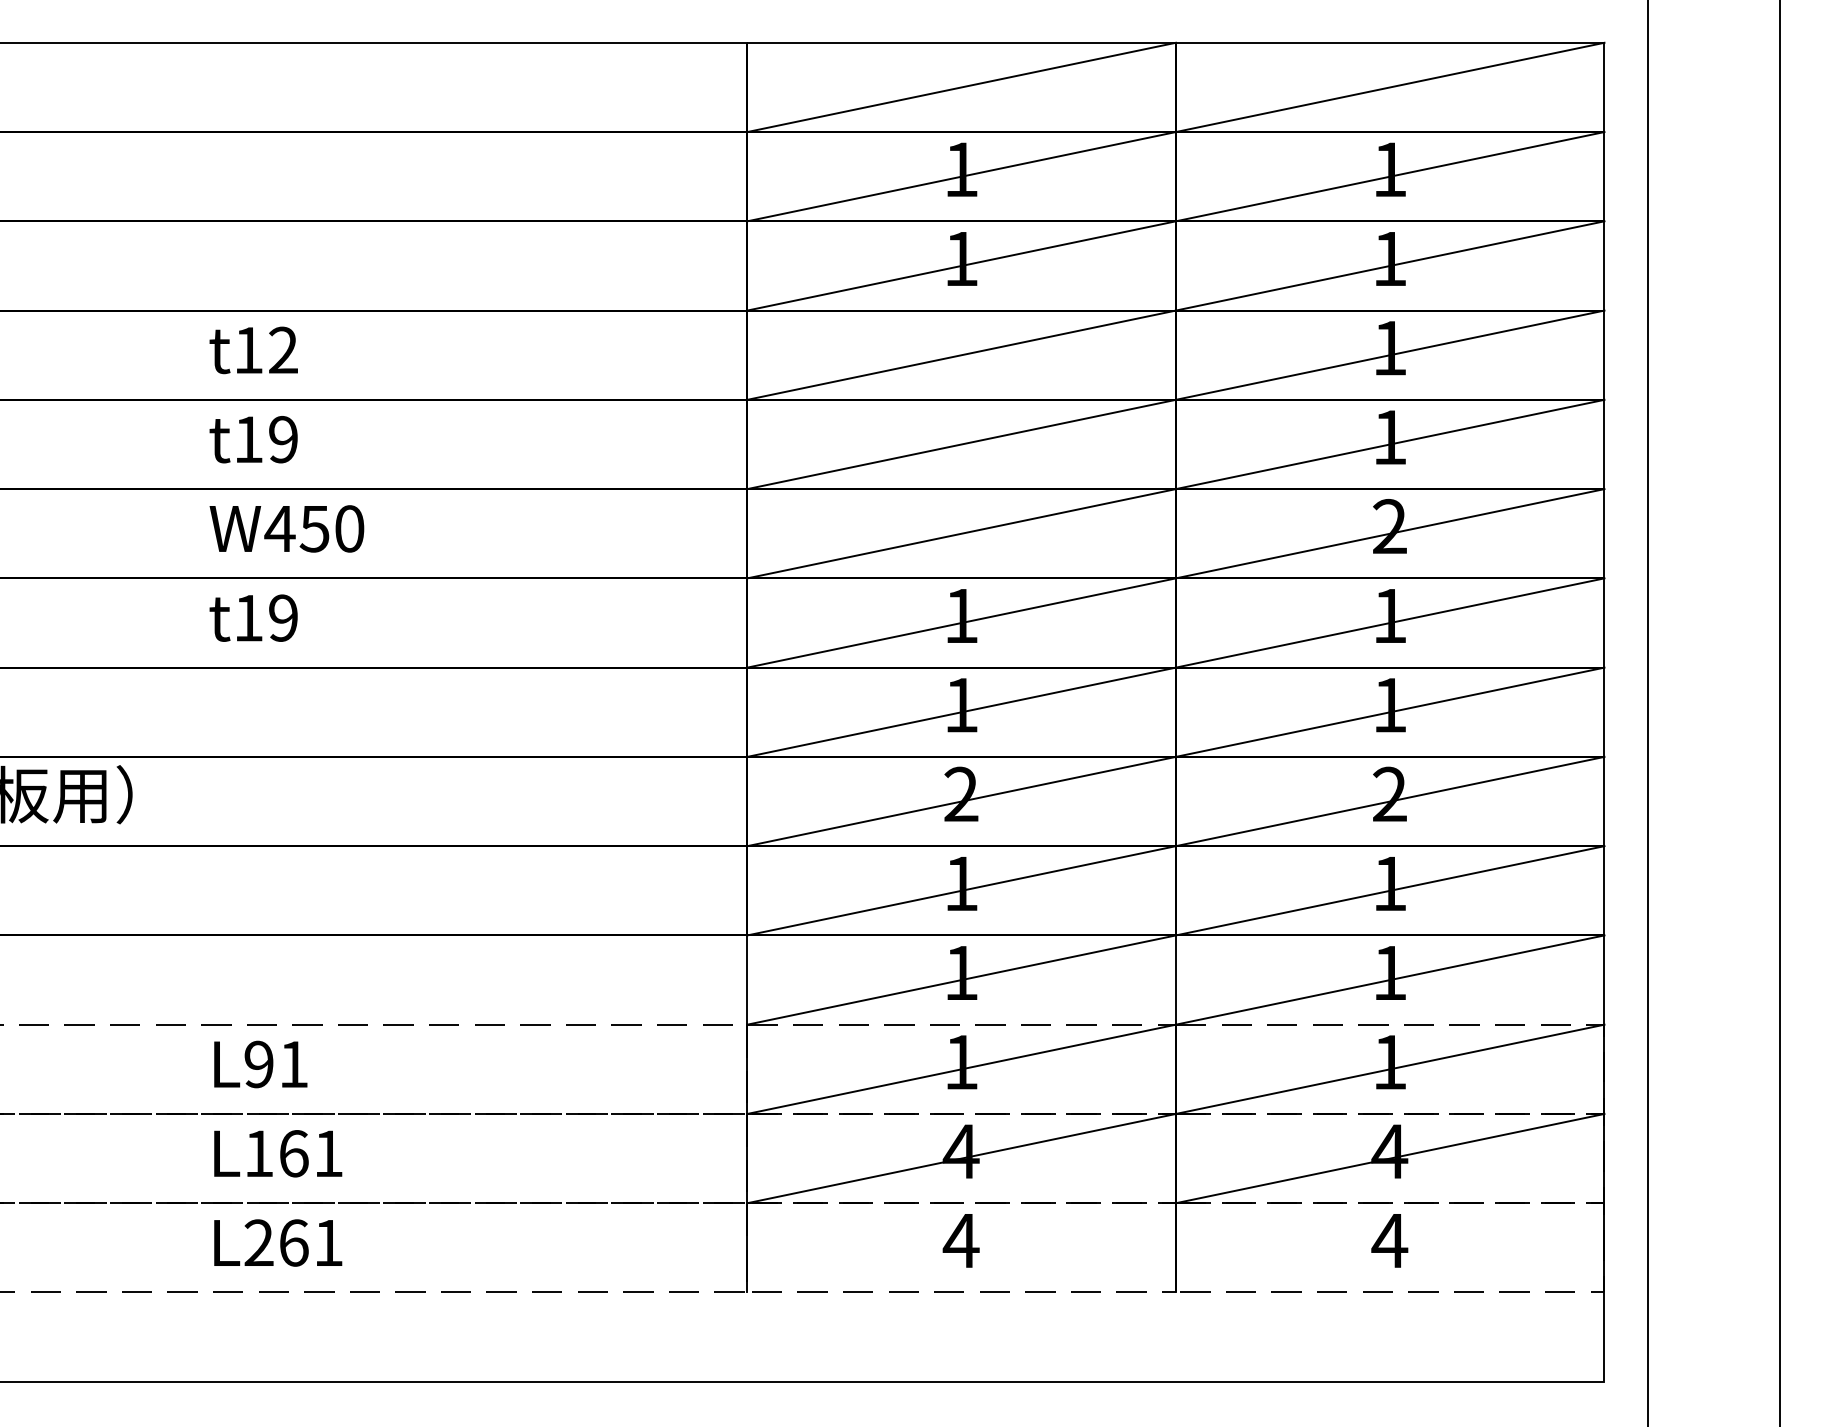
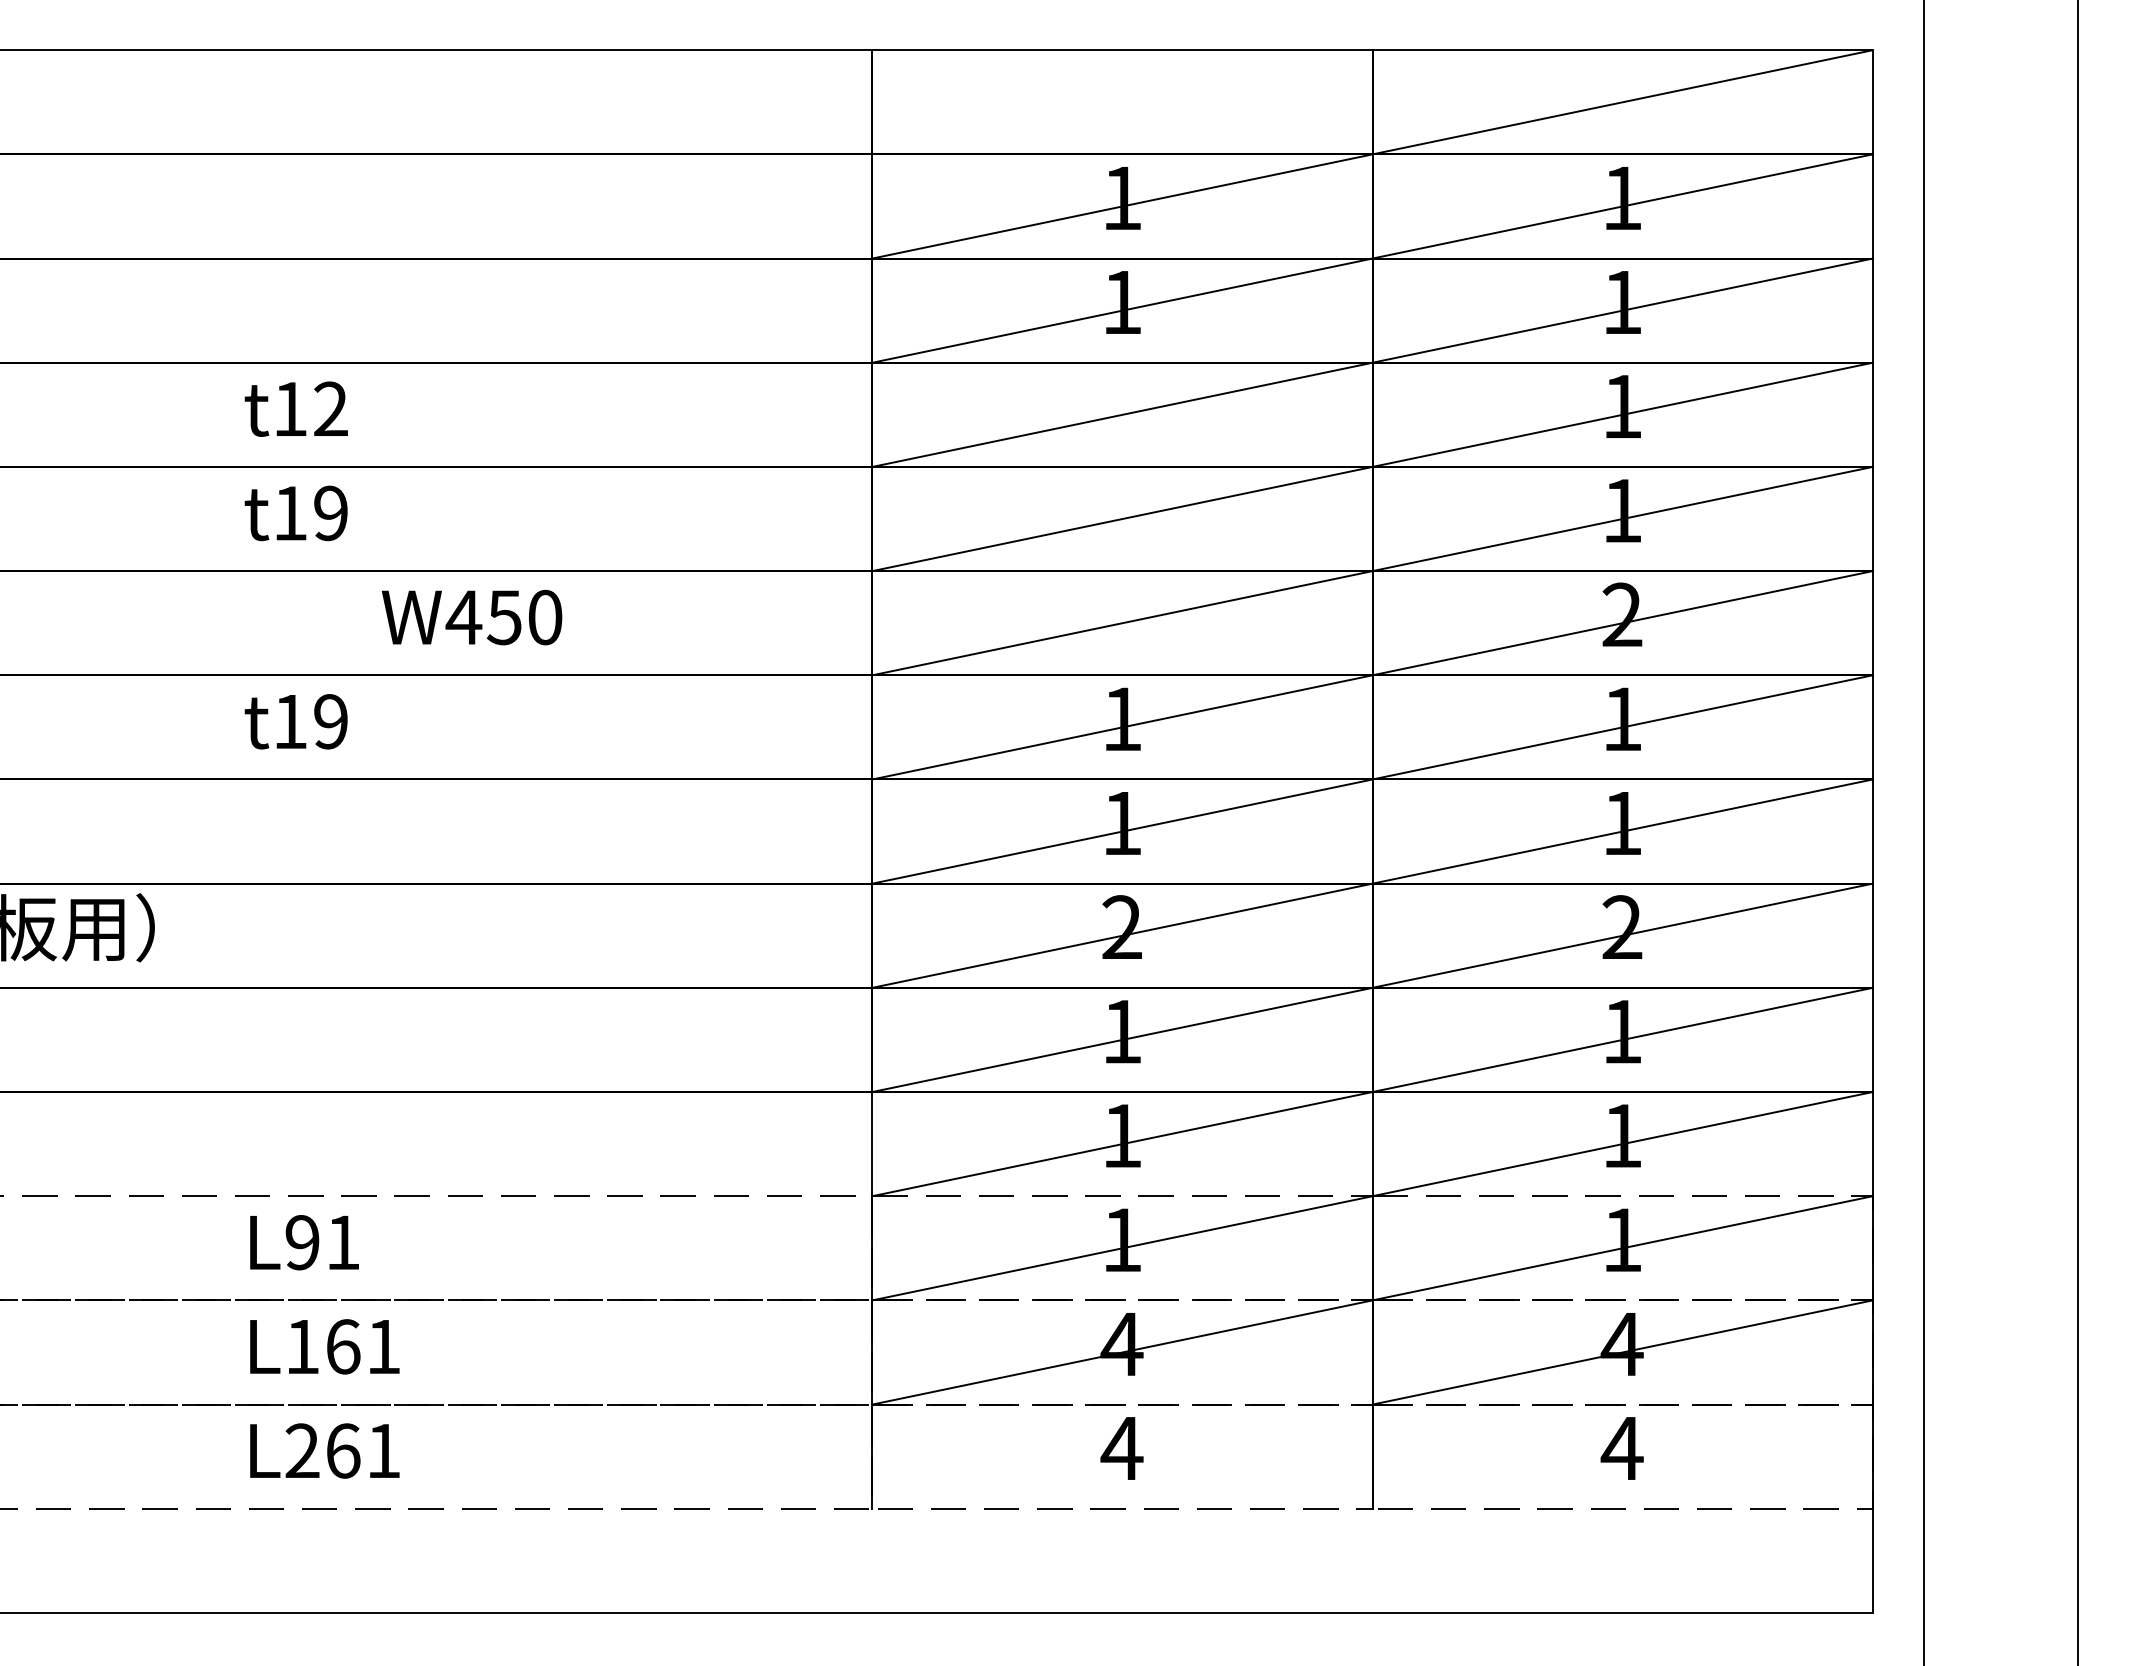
line: (961, 87) -> (1122, 102), removed
text: (286, 528) -> (471, 617), moved

